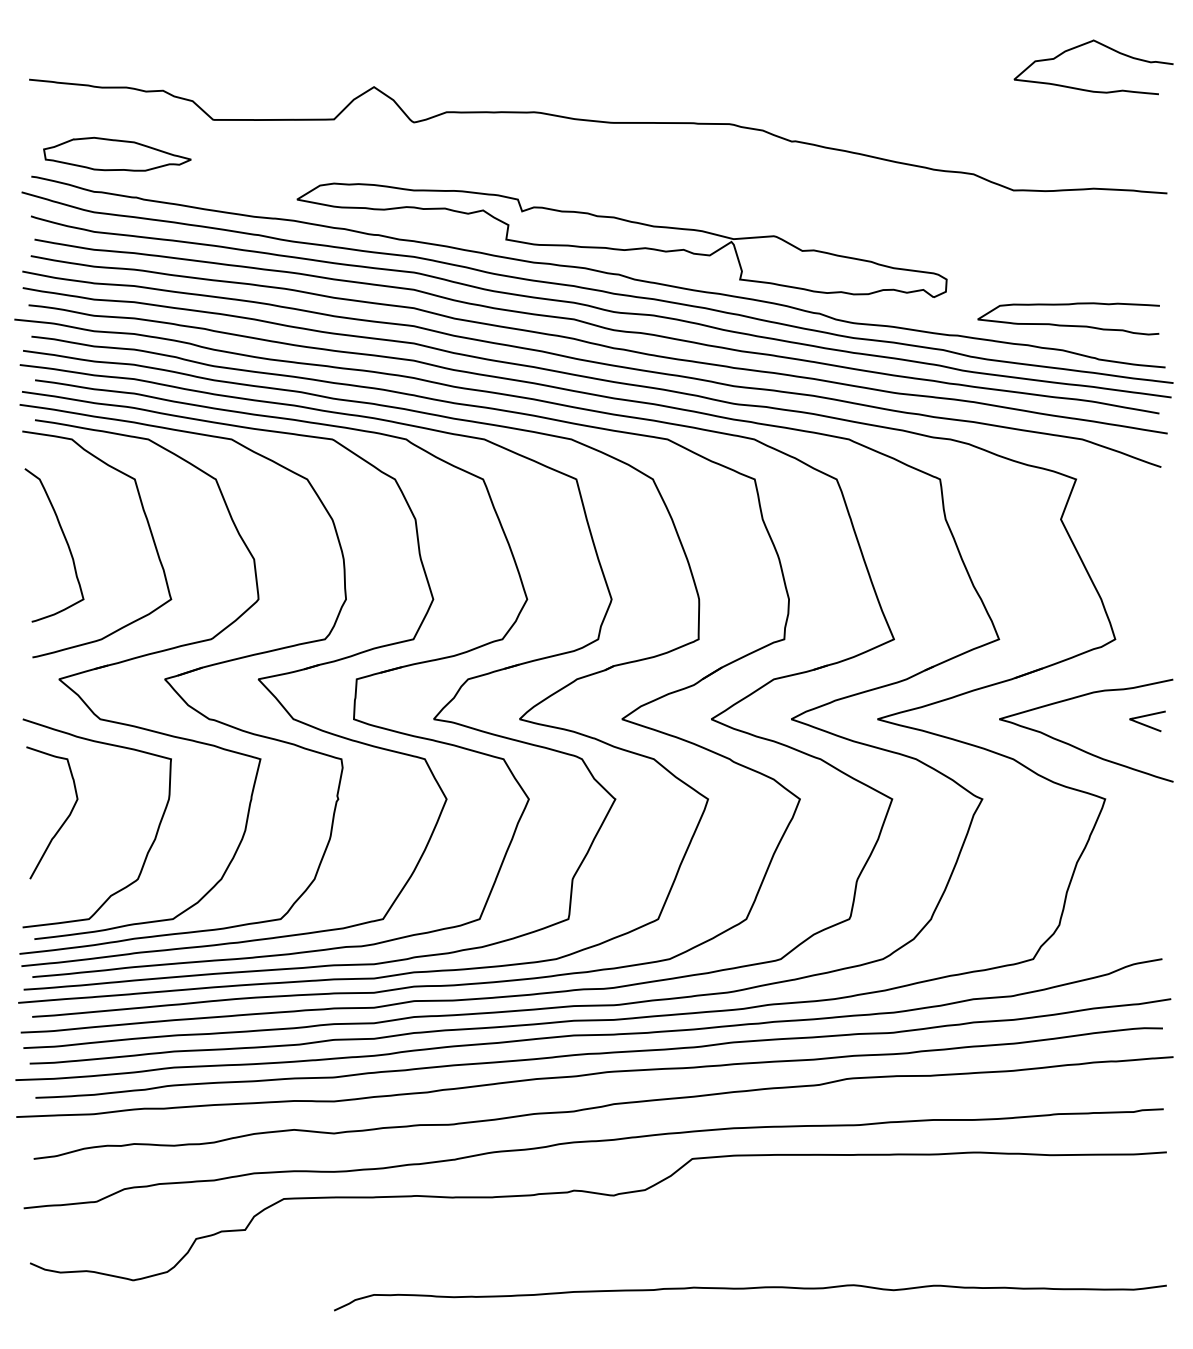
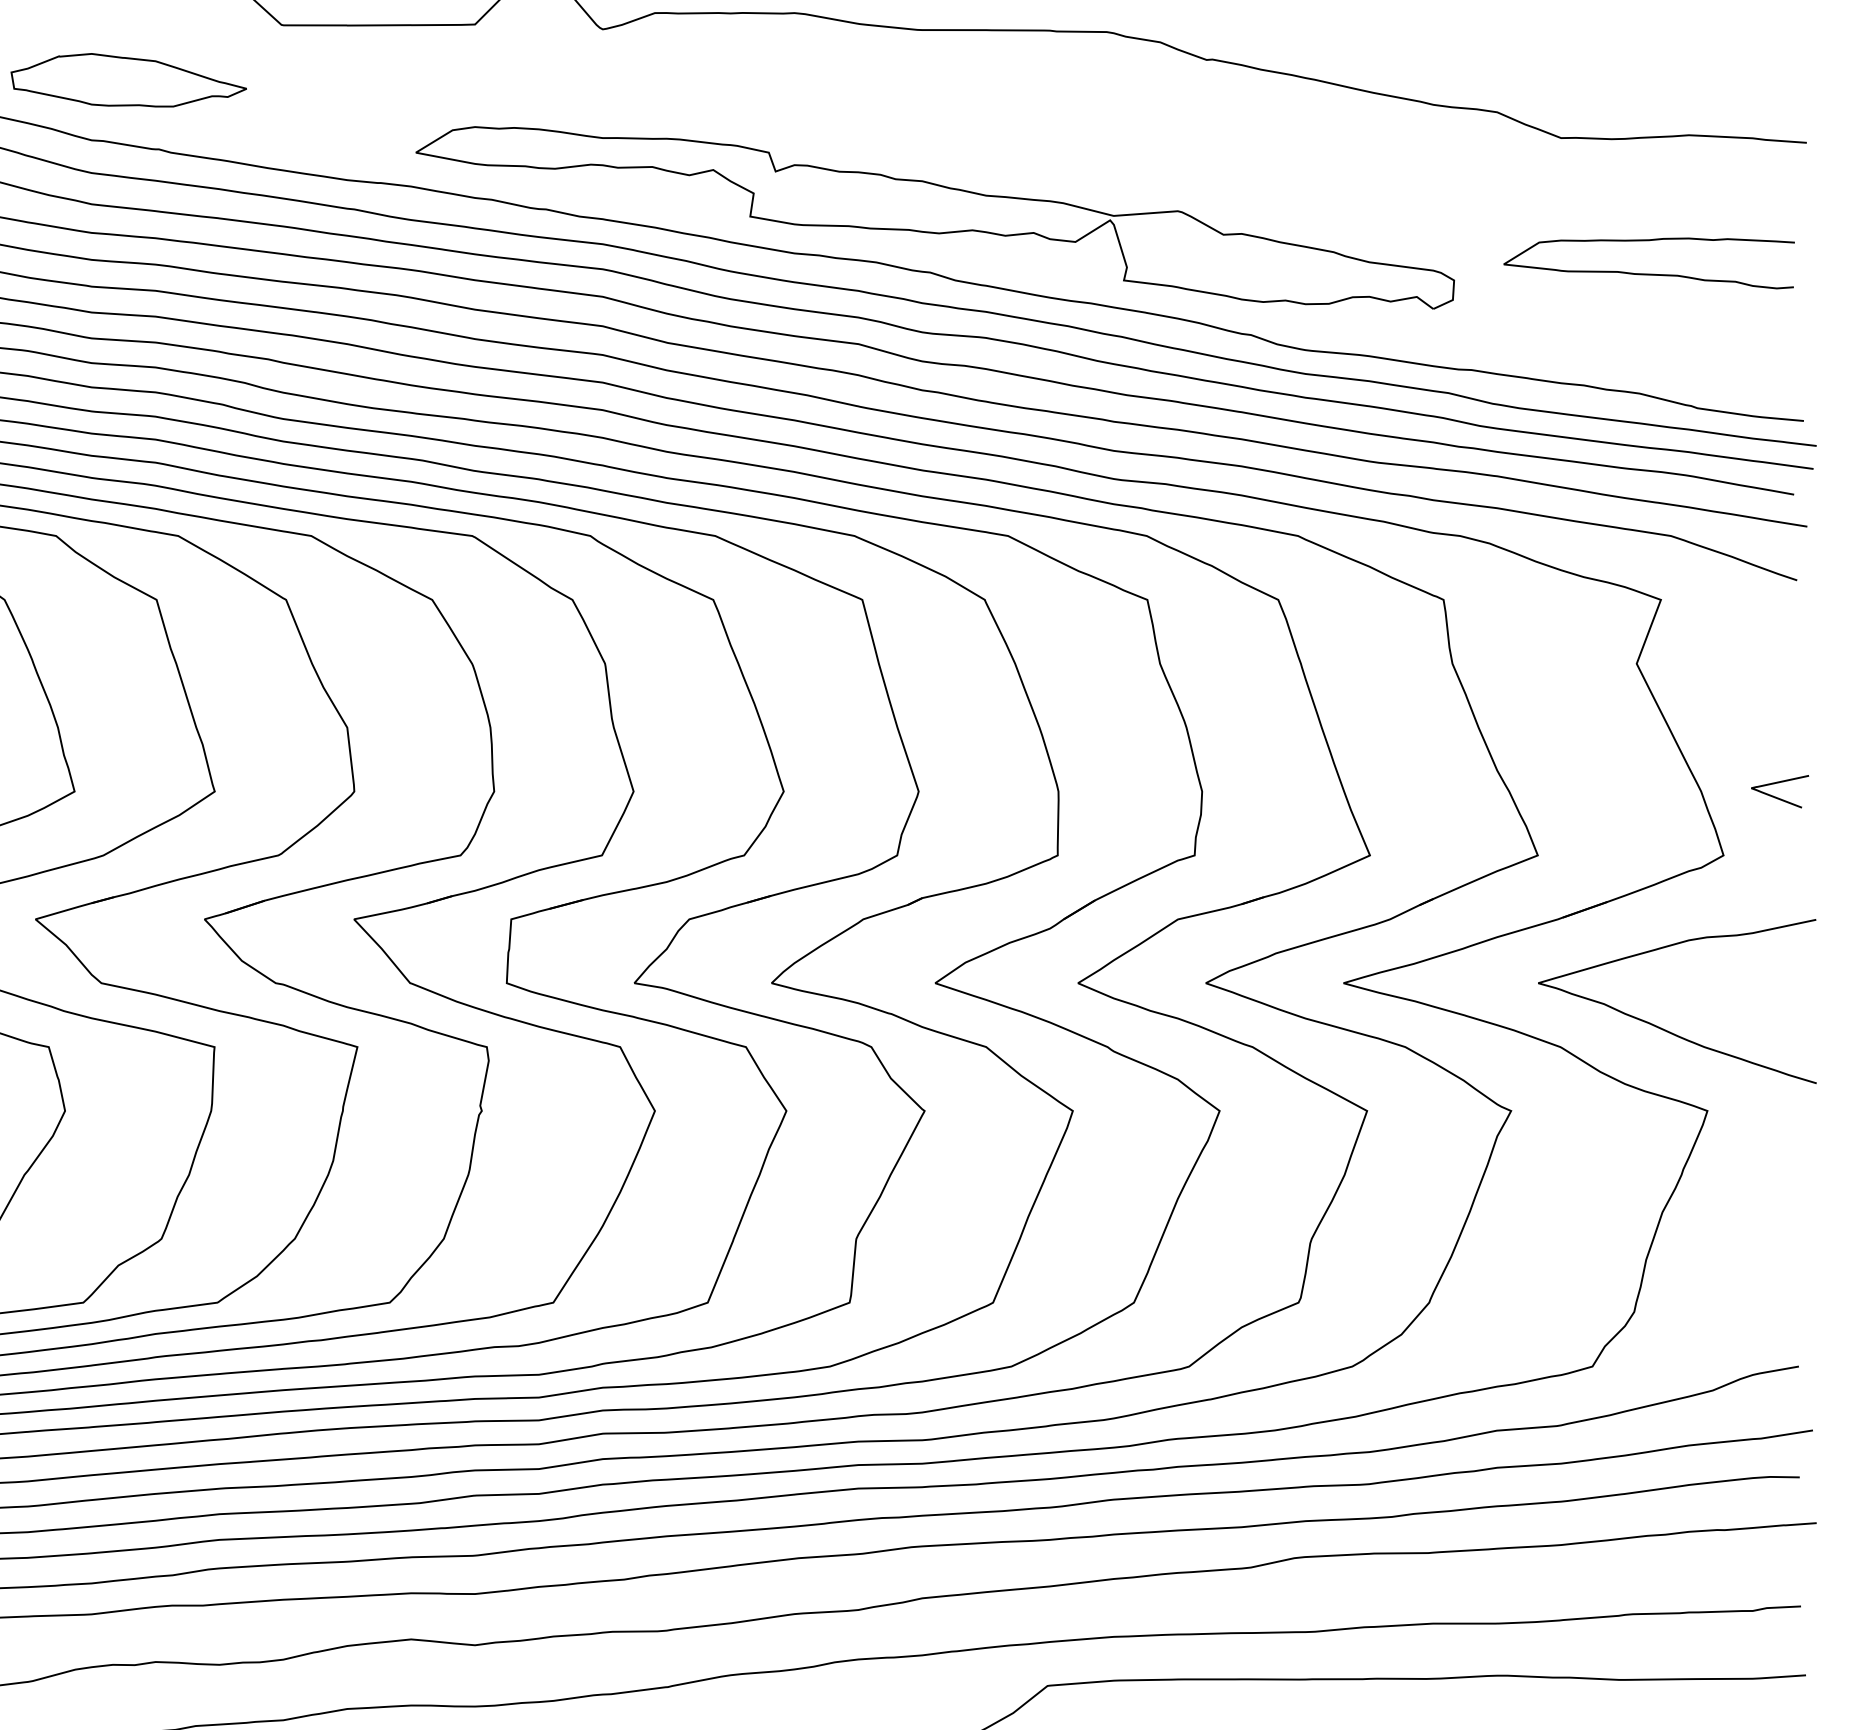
curve: (1067, 324) -> (1647, 272), moved
curve: (1146, 724) -> (1778, 796), moved

